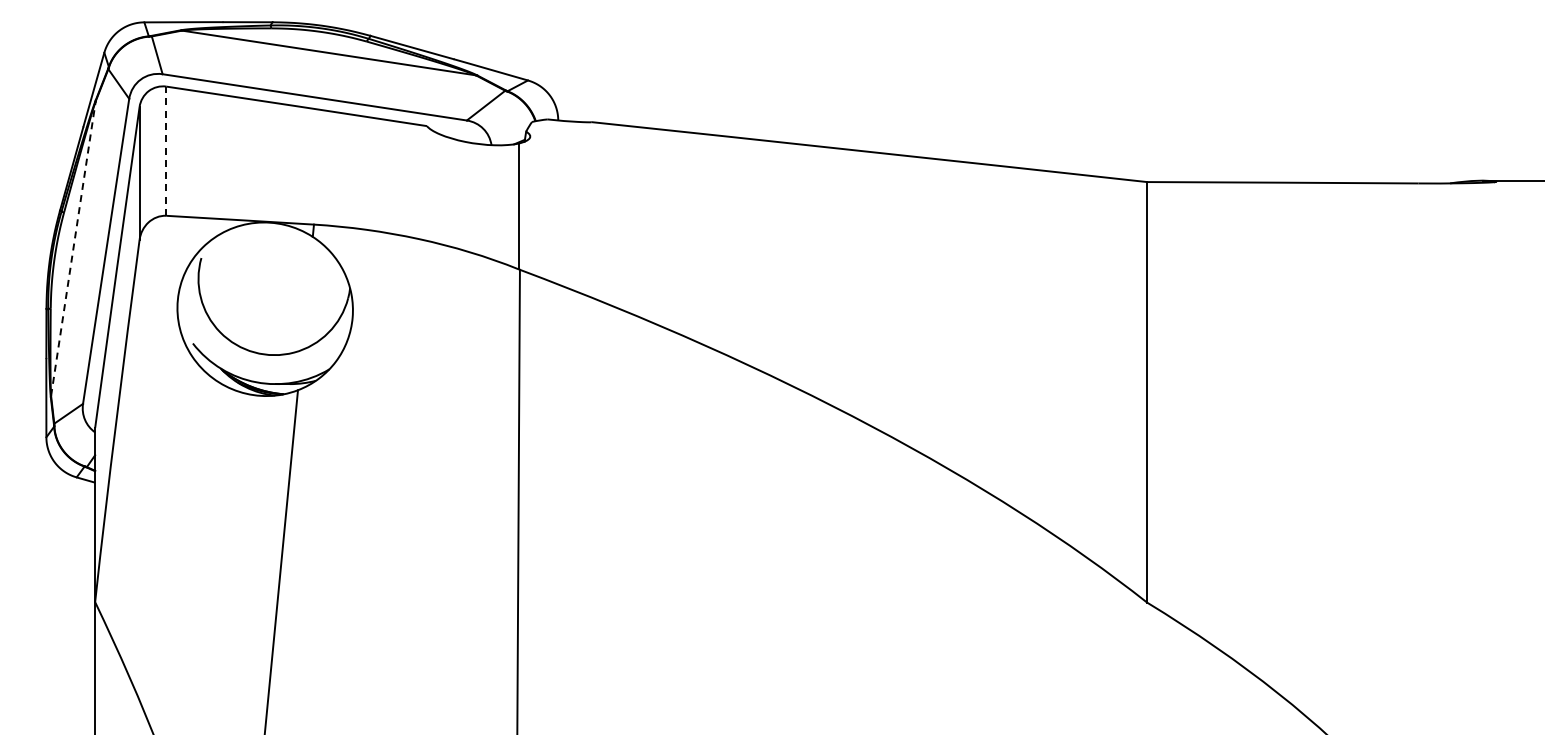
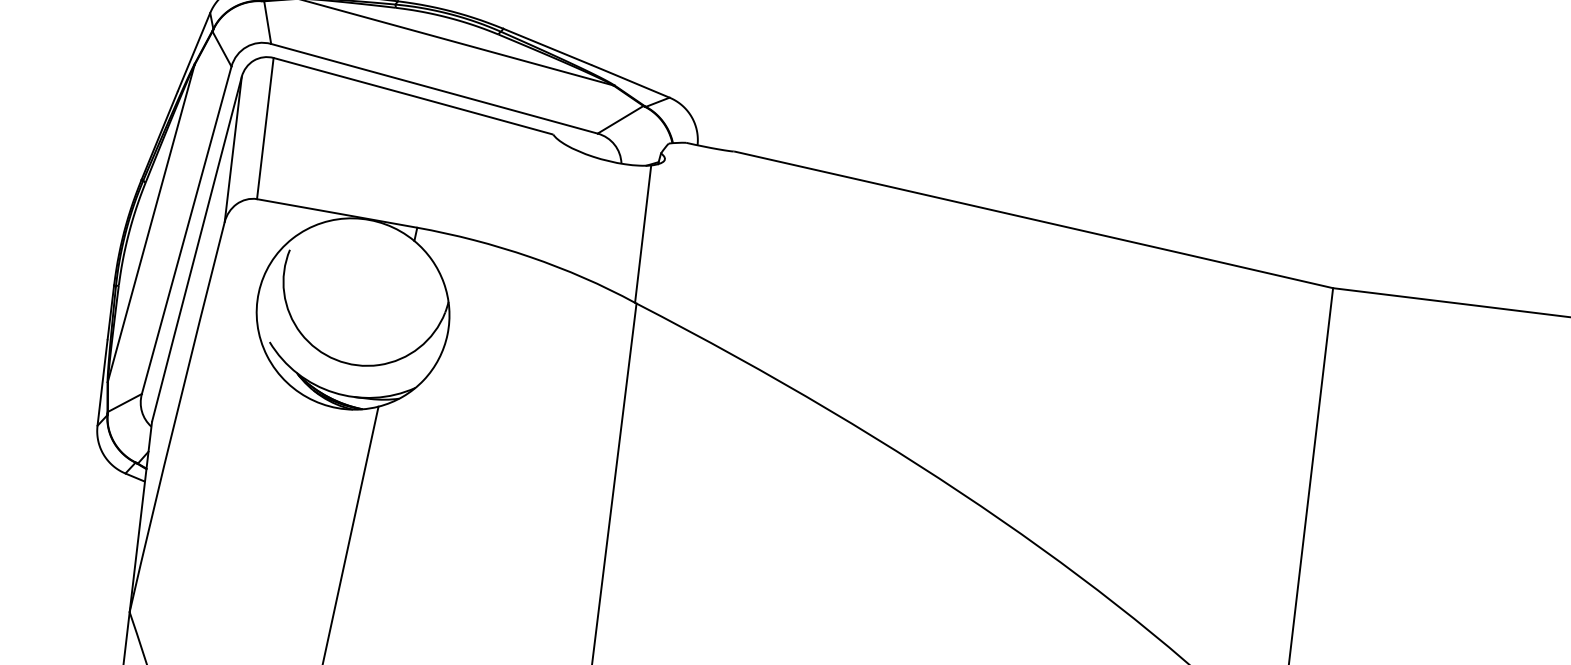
line: (166, 151) -> (265, 128), dashed -> solid
line: (73, 248) -> (151, 222), dashed -> solid

